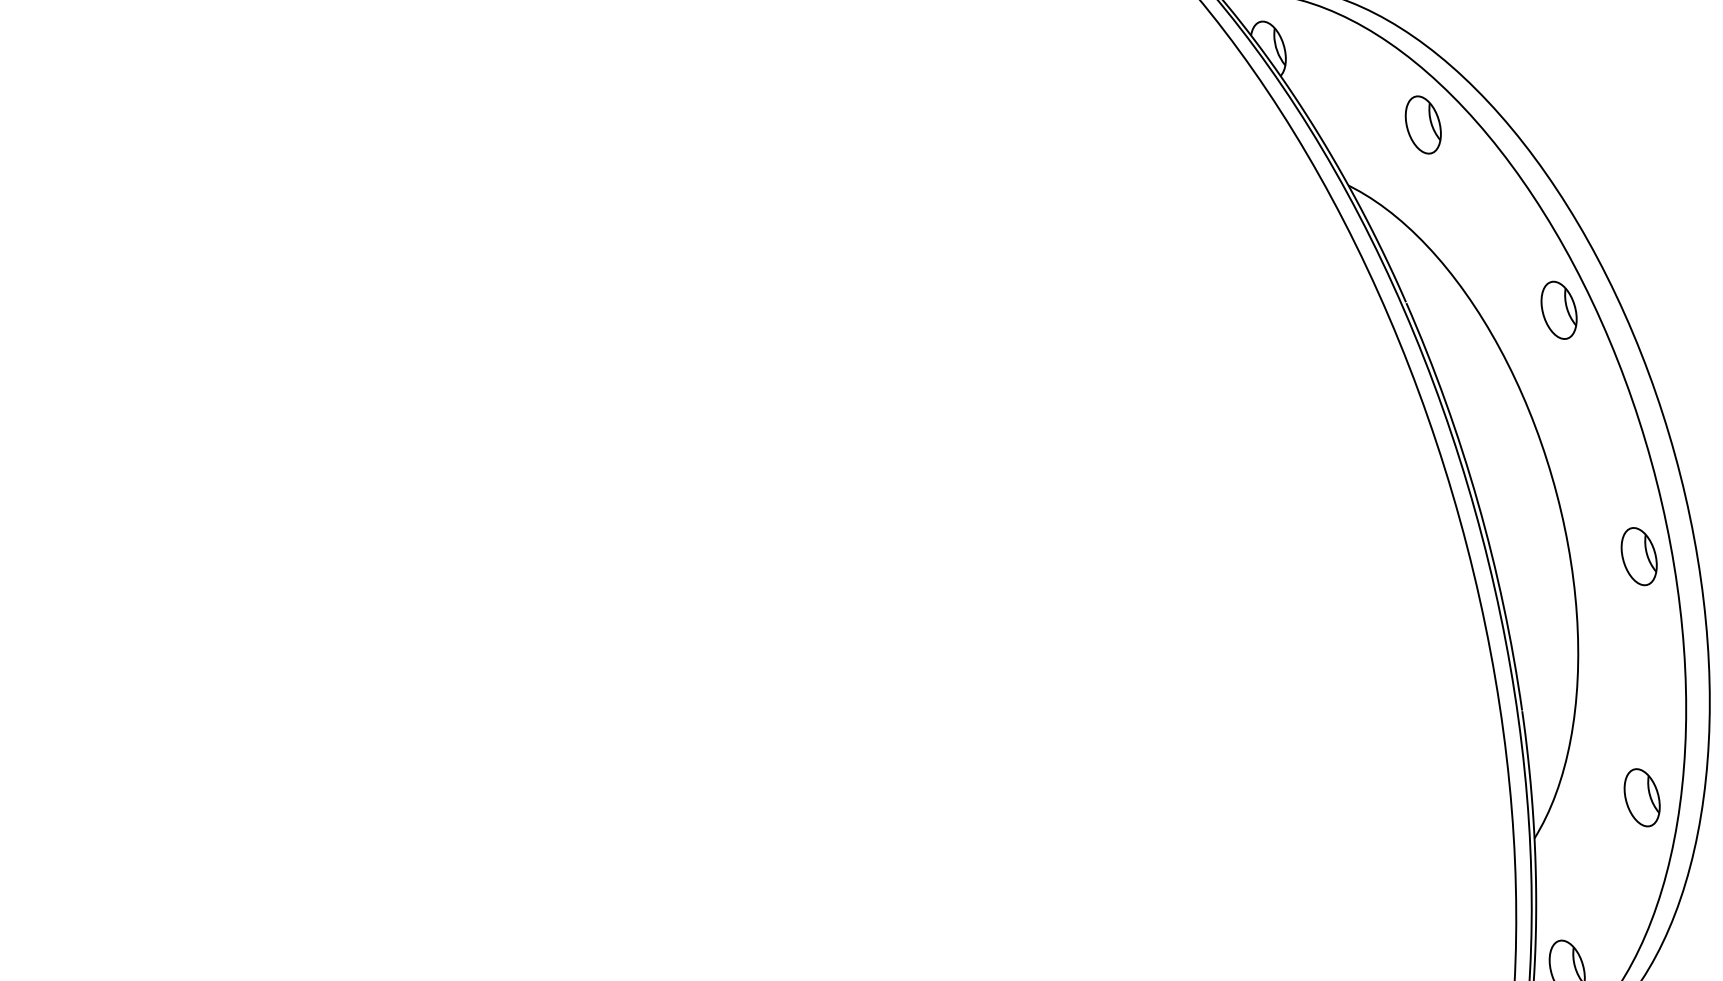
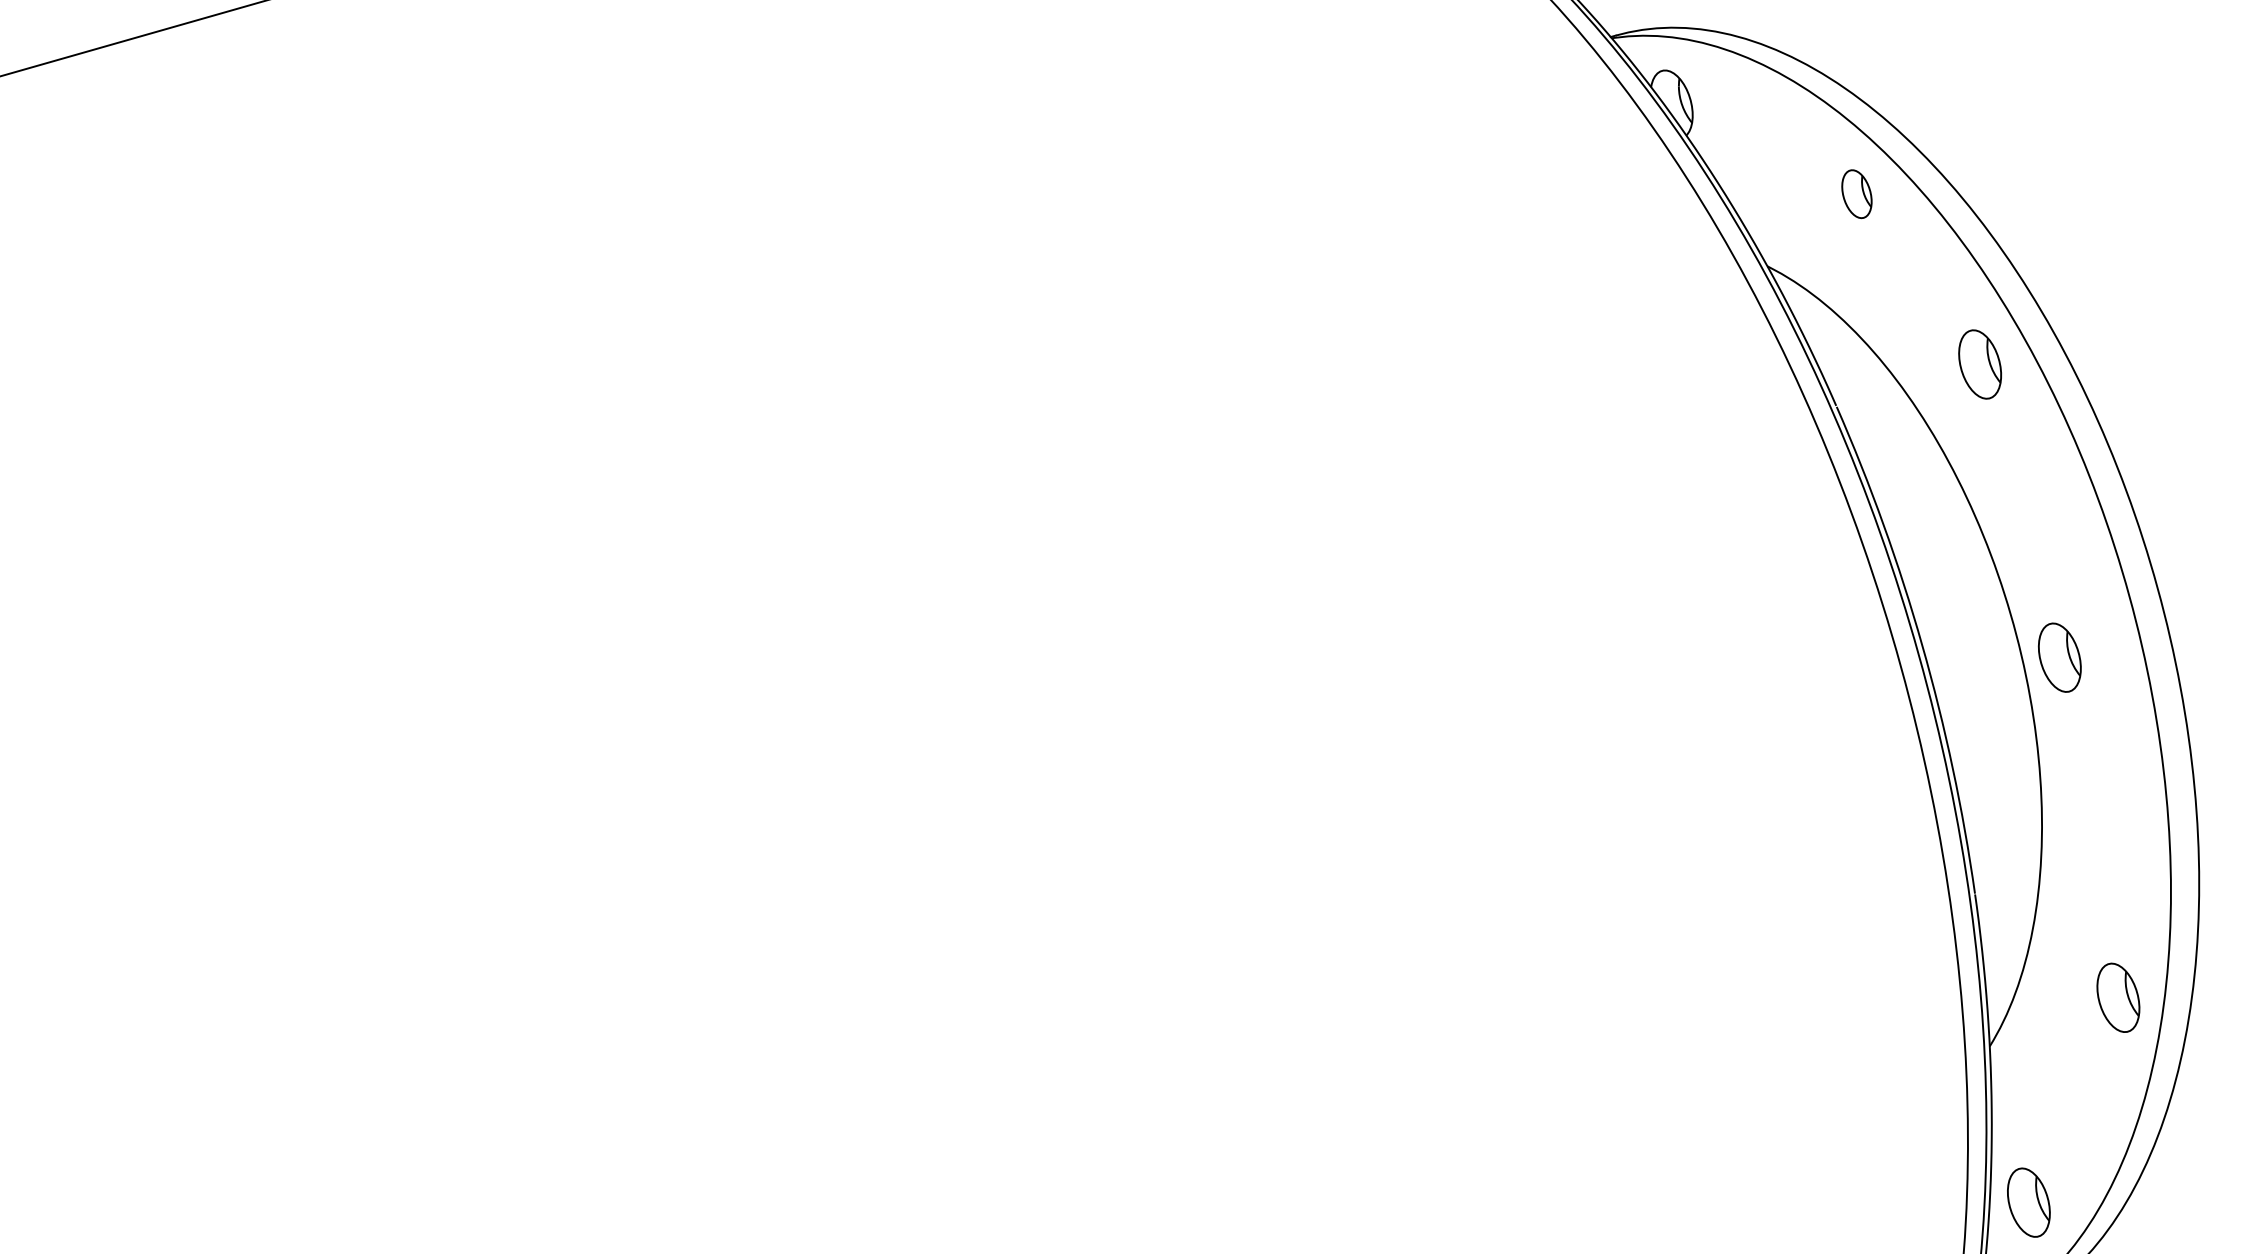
part: (1422, 125) -> (1856, 194), size x0.7
part: (1559, 310) -> (1980, 364), moved
part: (1638, 556) -> (2059, 657), moved

